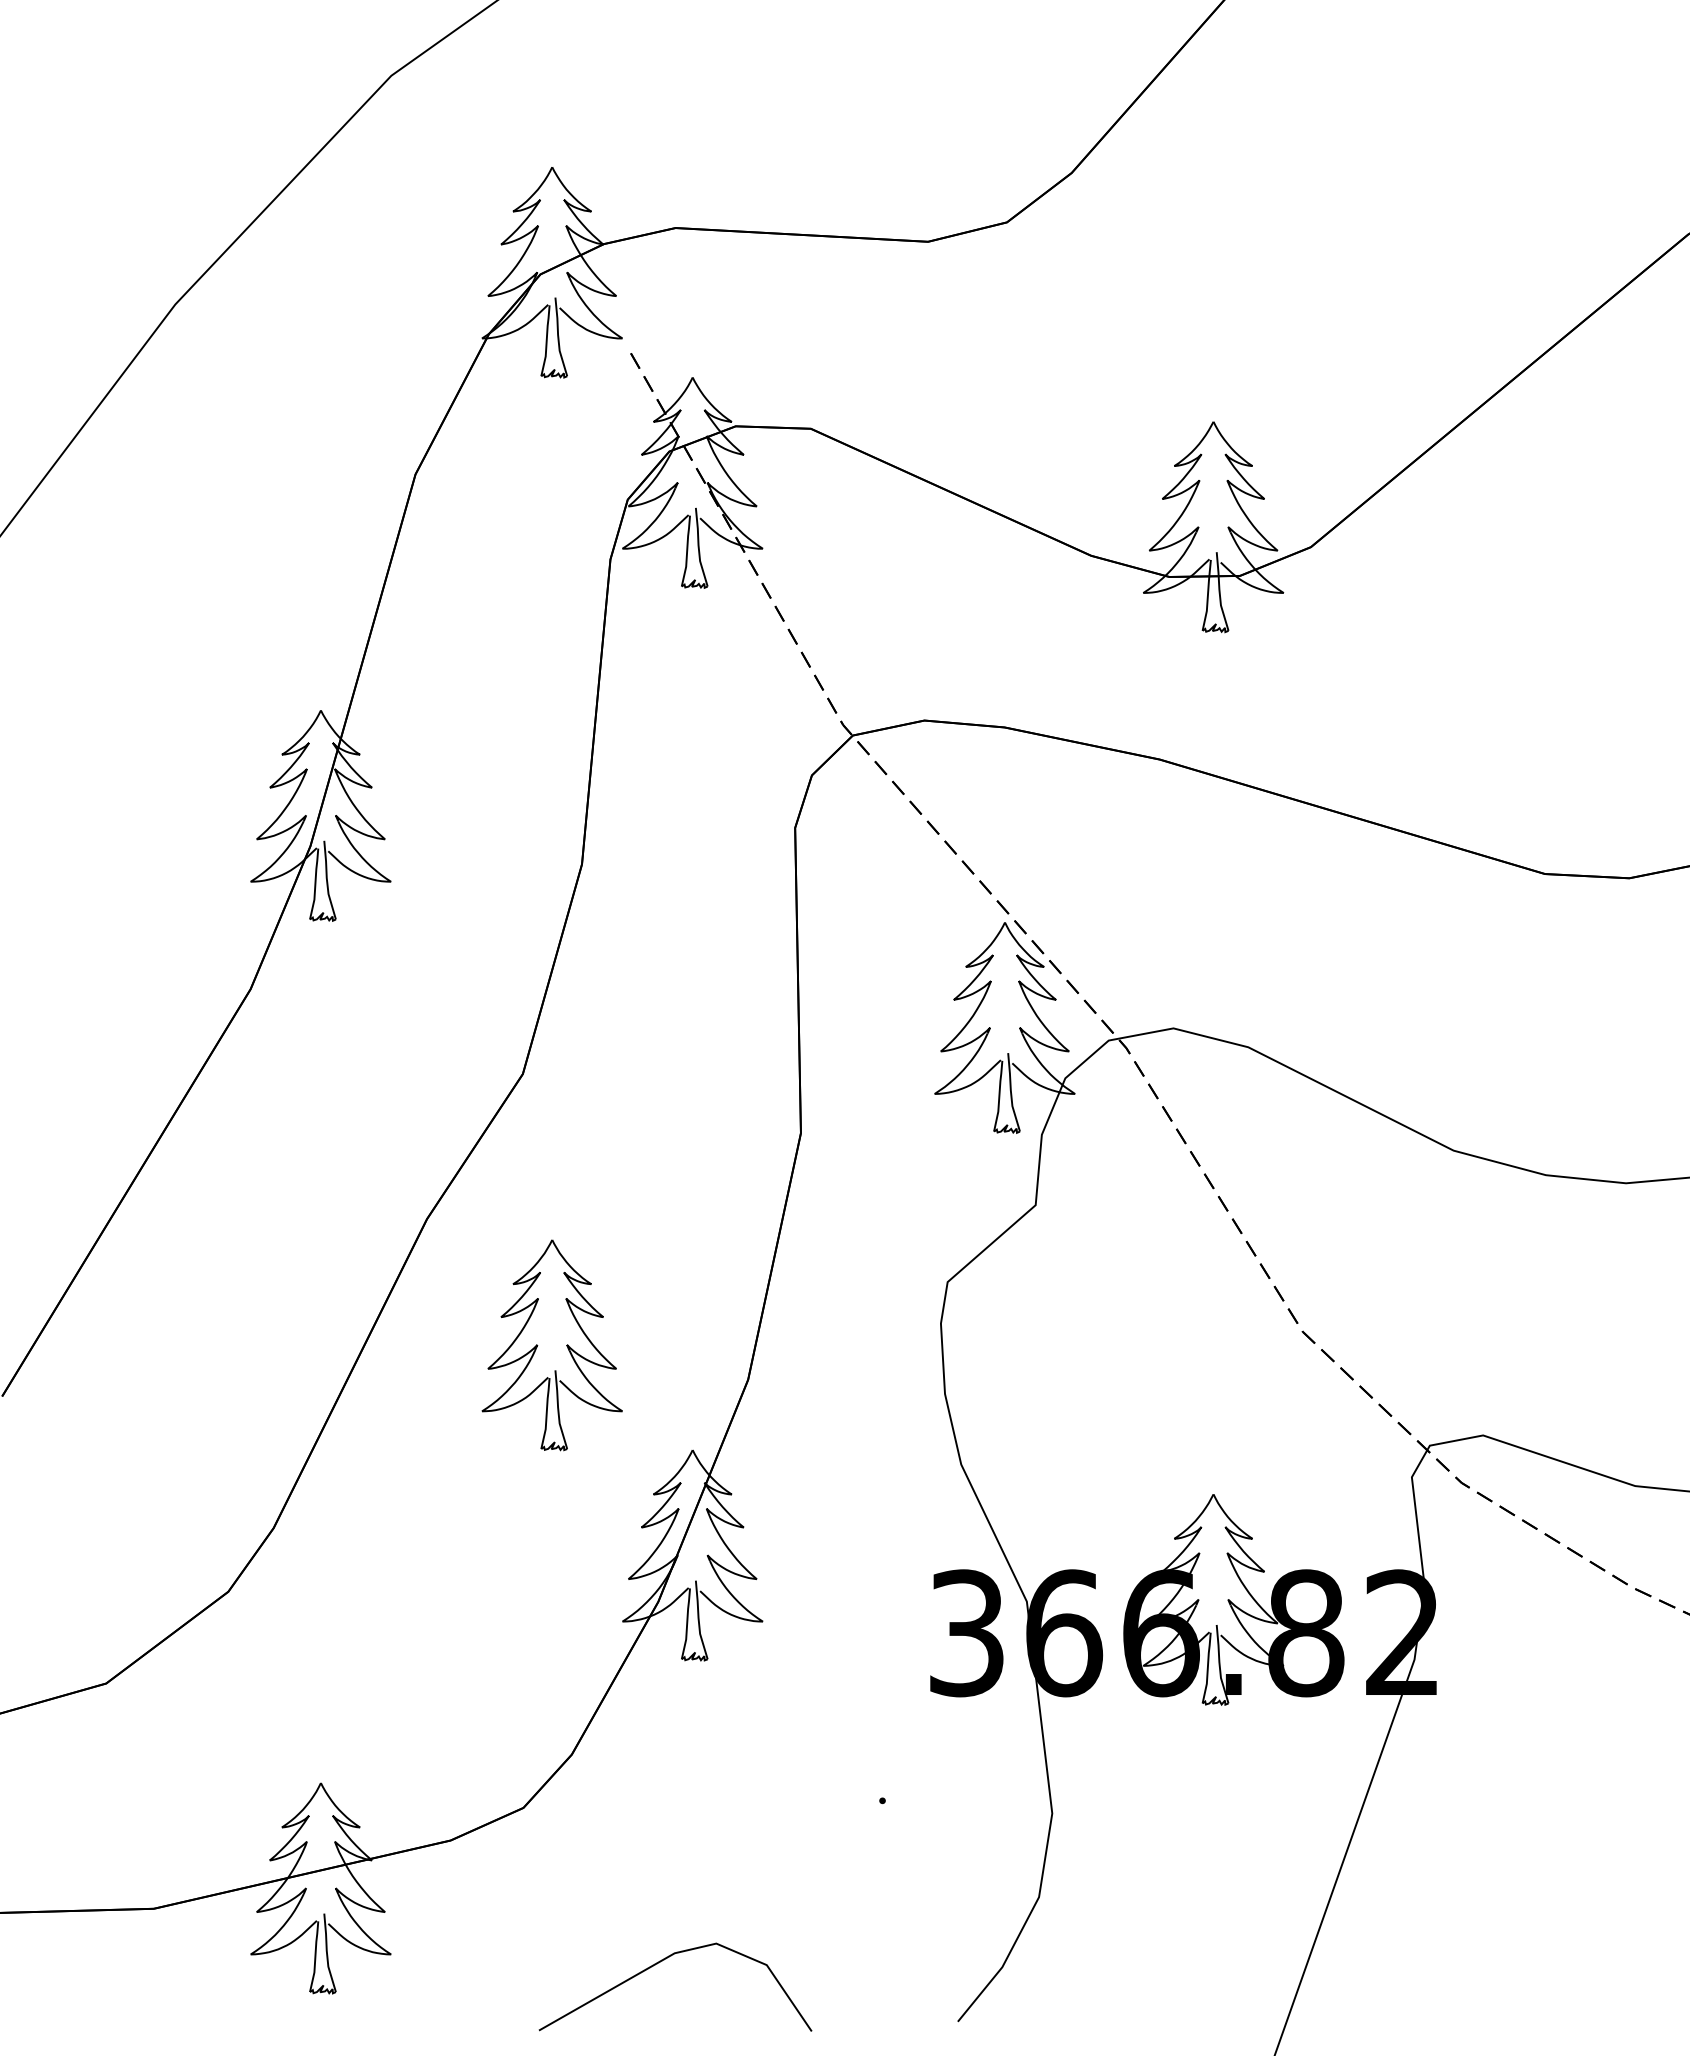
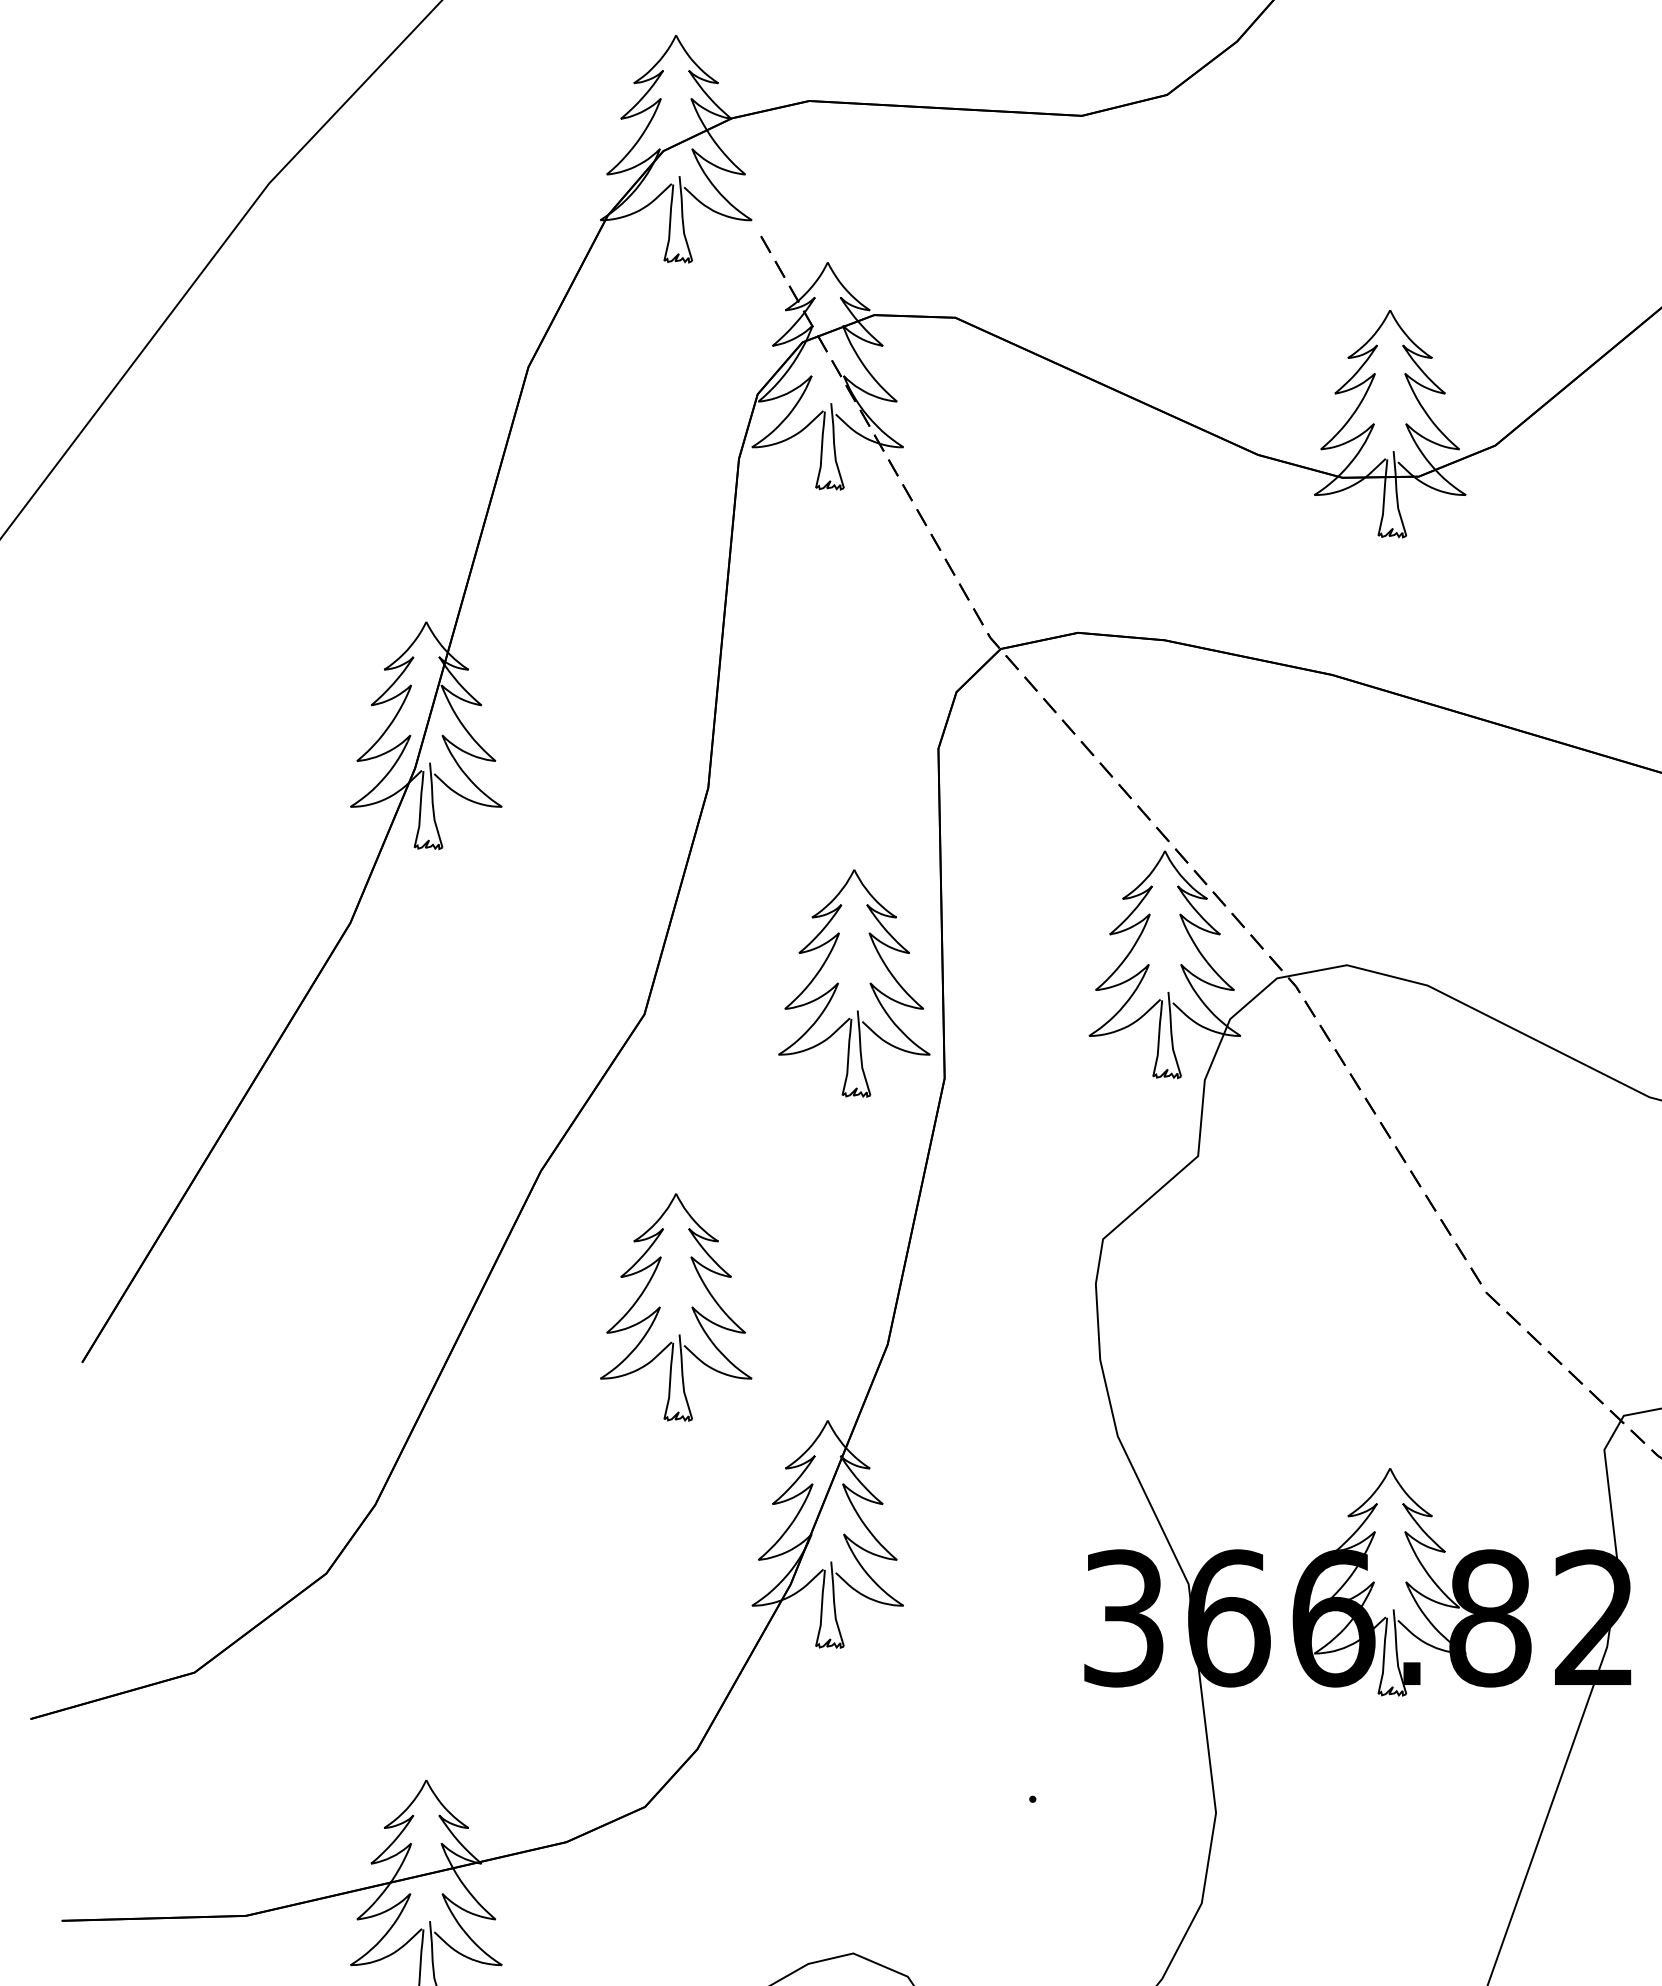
part: (703, 1045) -> (839, 983), added

